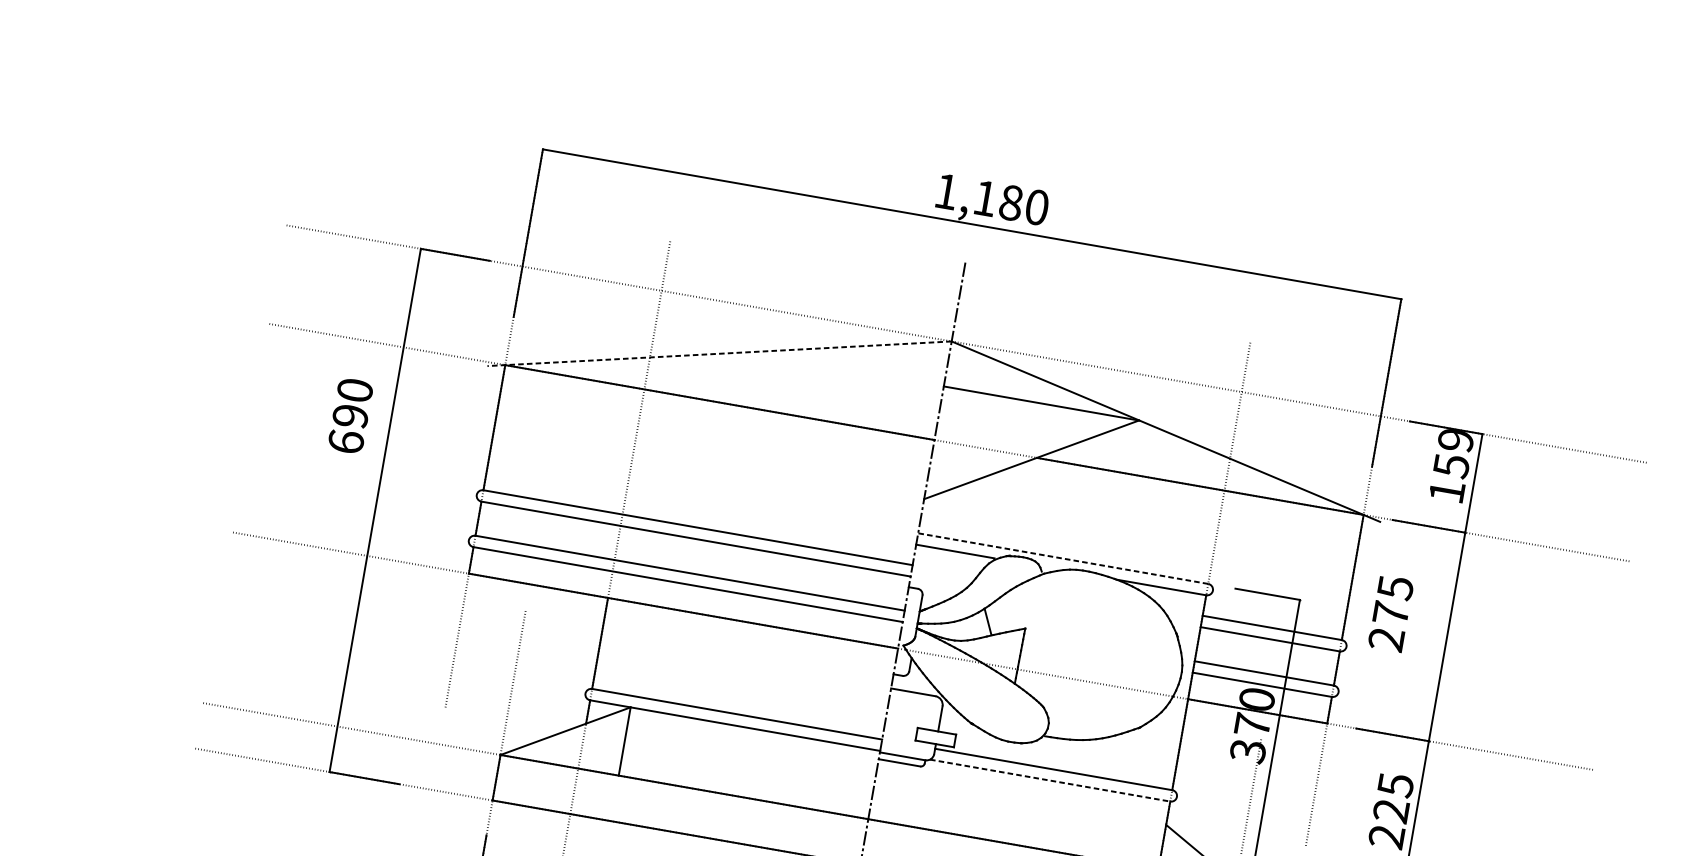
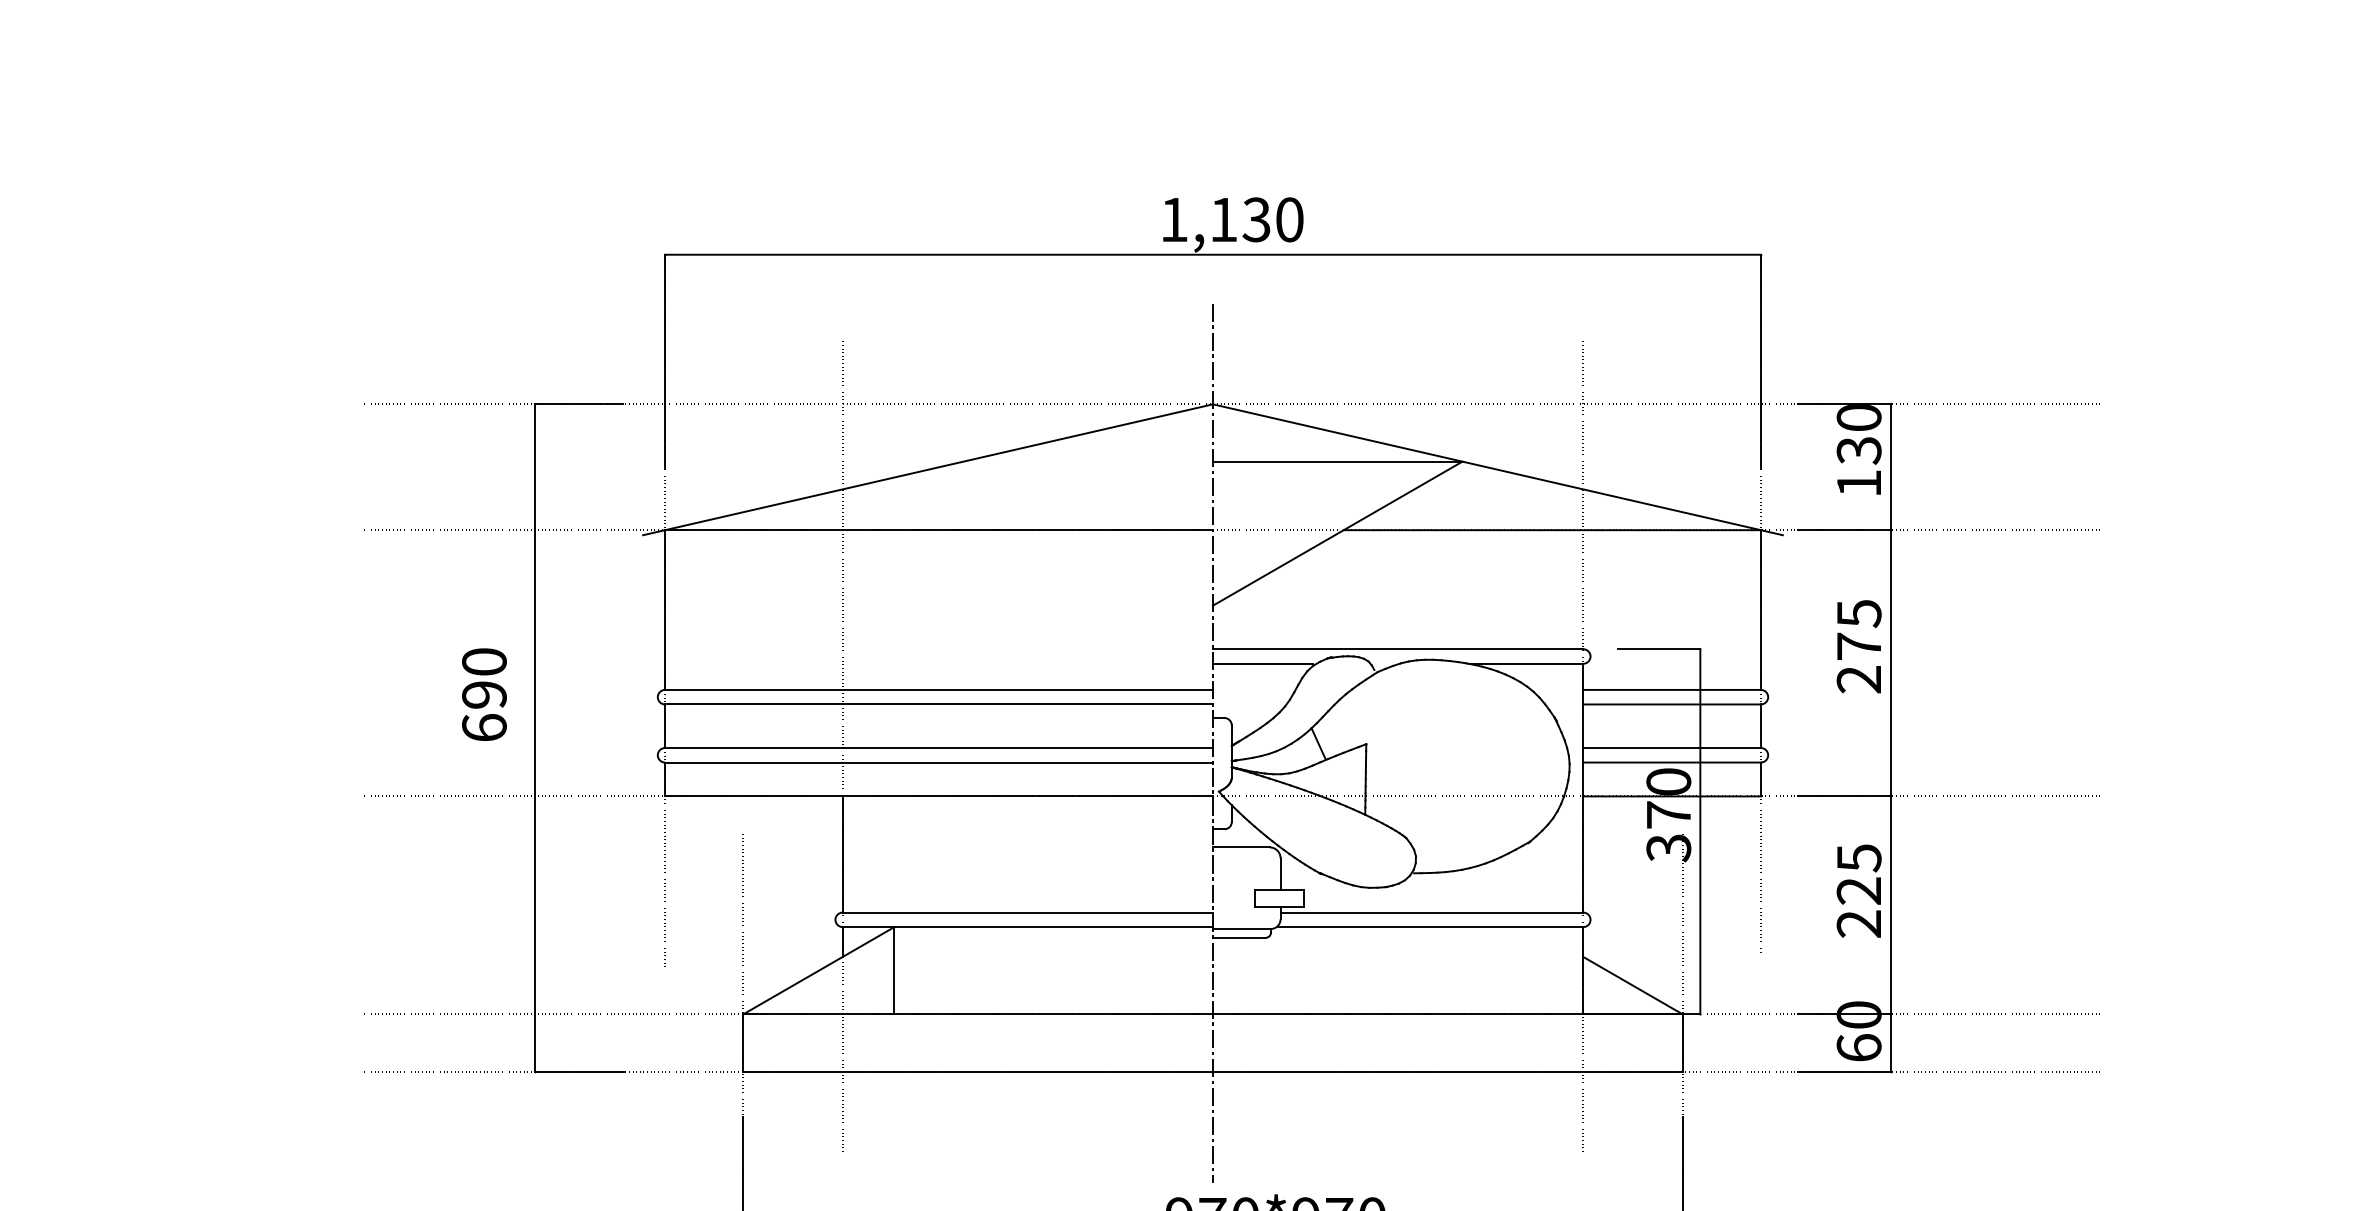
text: (1011, 202) -> (1256, 219), 1,180 -> 1,130
line: (719, 353) -> (927, 469), dashed -> solid
text: (350, 415) -> (484, 694), moved
text: (1453, 453) -> (1858, 434), 159 -> 130
line: (1062, 558) -> (1397, 649), dashed -> solid
text: (1390, 613) -> (1858, 646), moved
line: (1050, 780) -> (1430, 927), dashed -> solid

